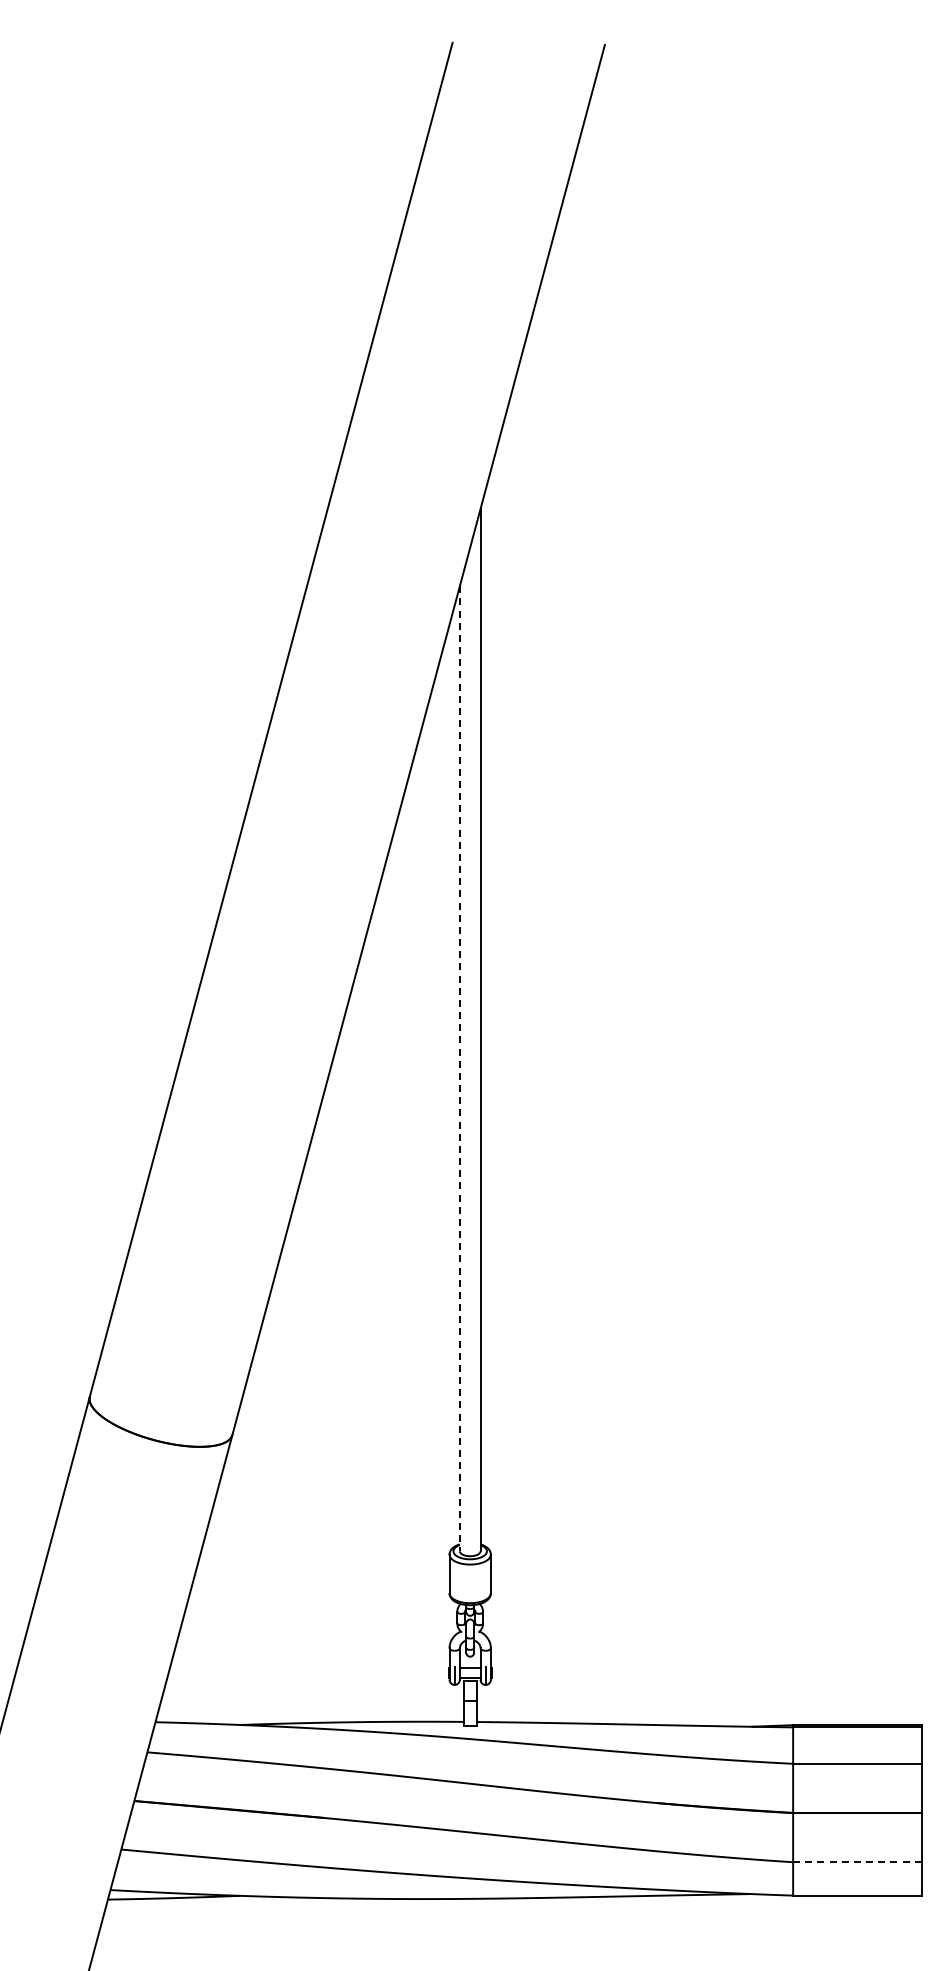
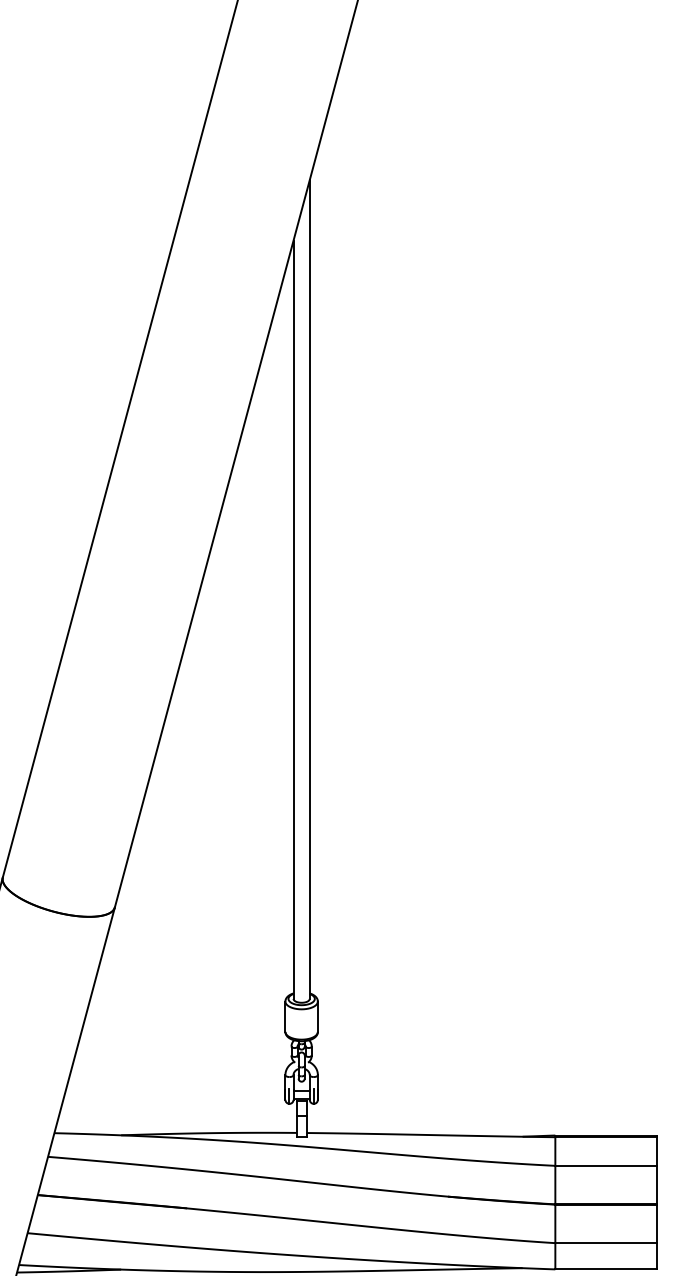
line: (459, 1068) -> (293, 619), dashed -> solid
line: (857, 1862) -> (605, 1243), dashed -> solid

